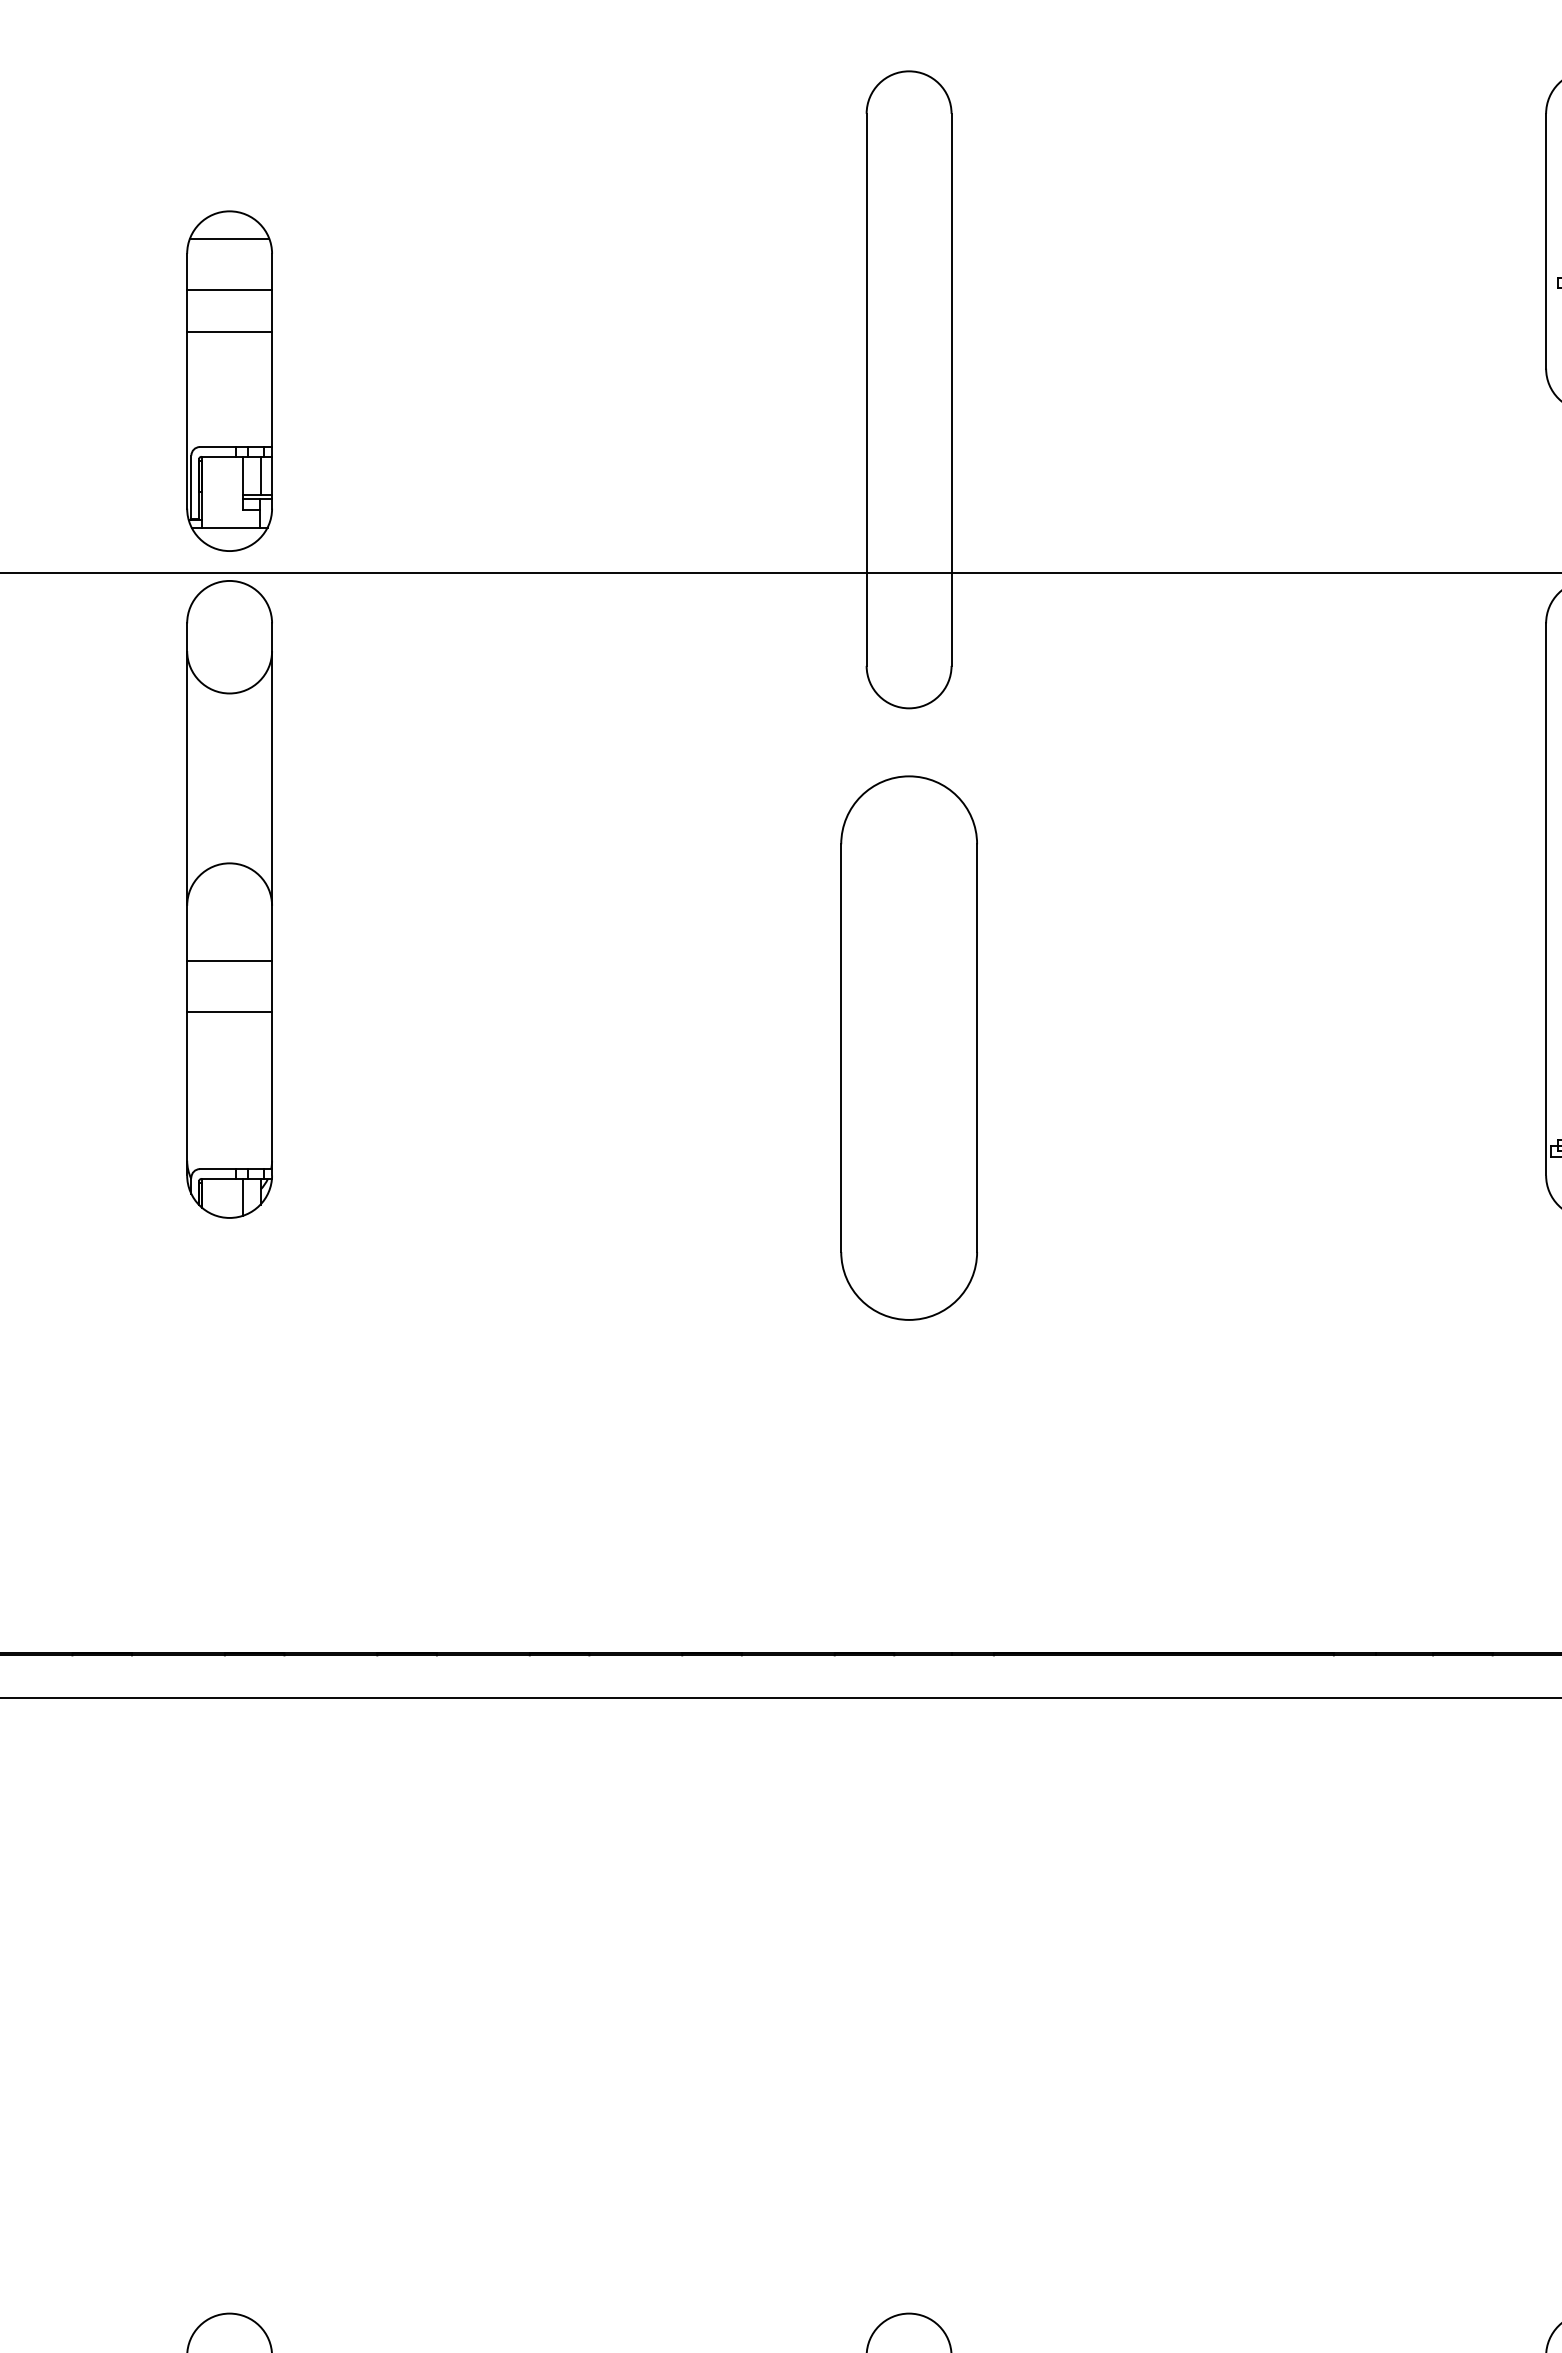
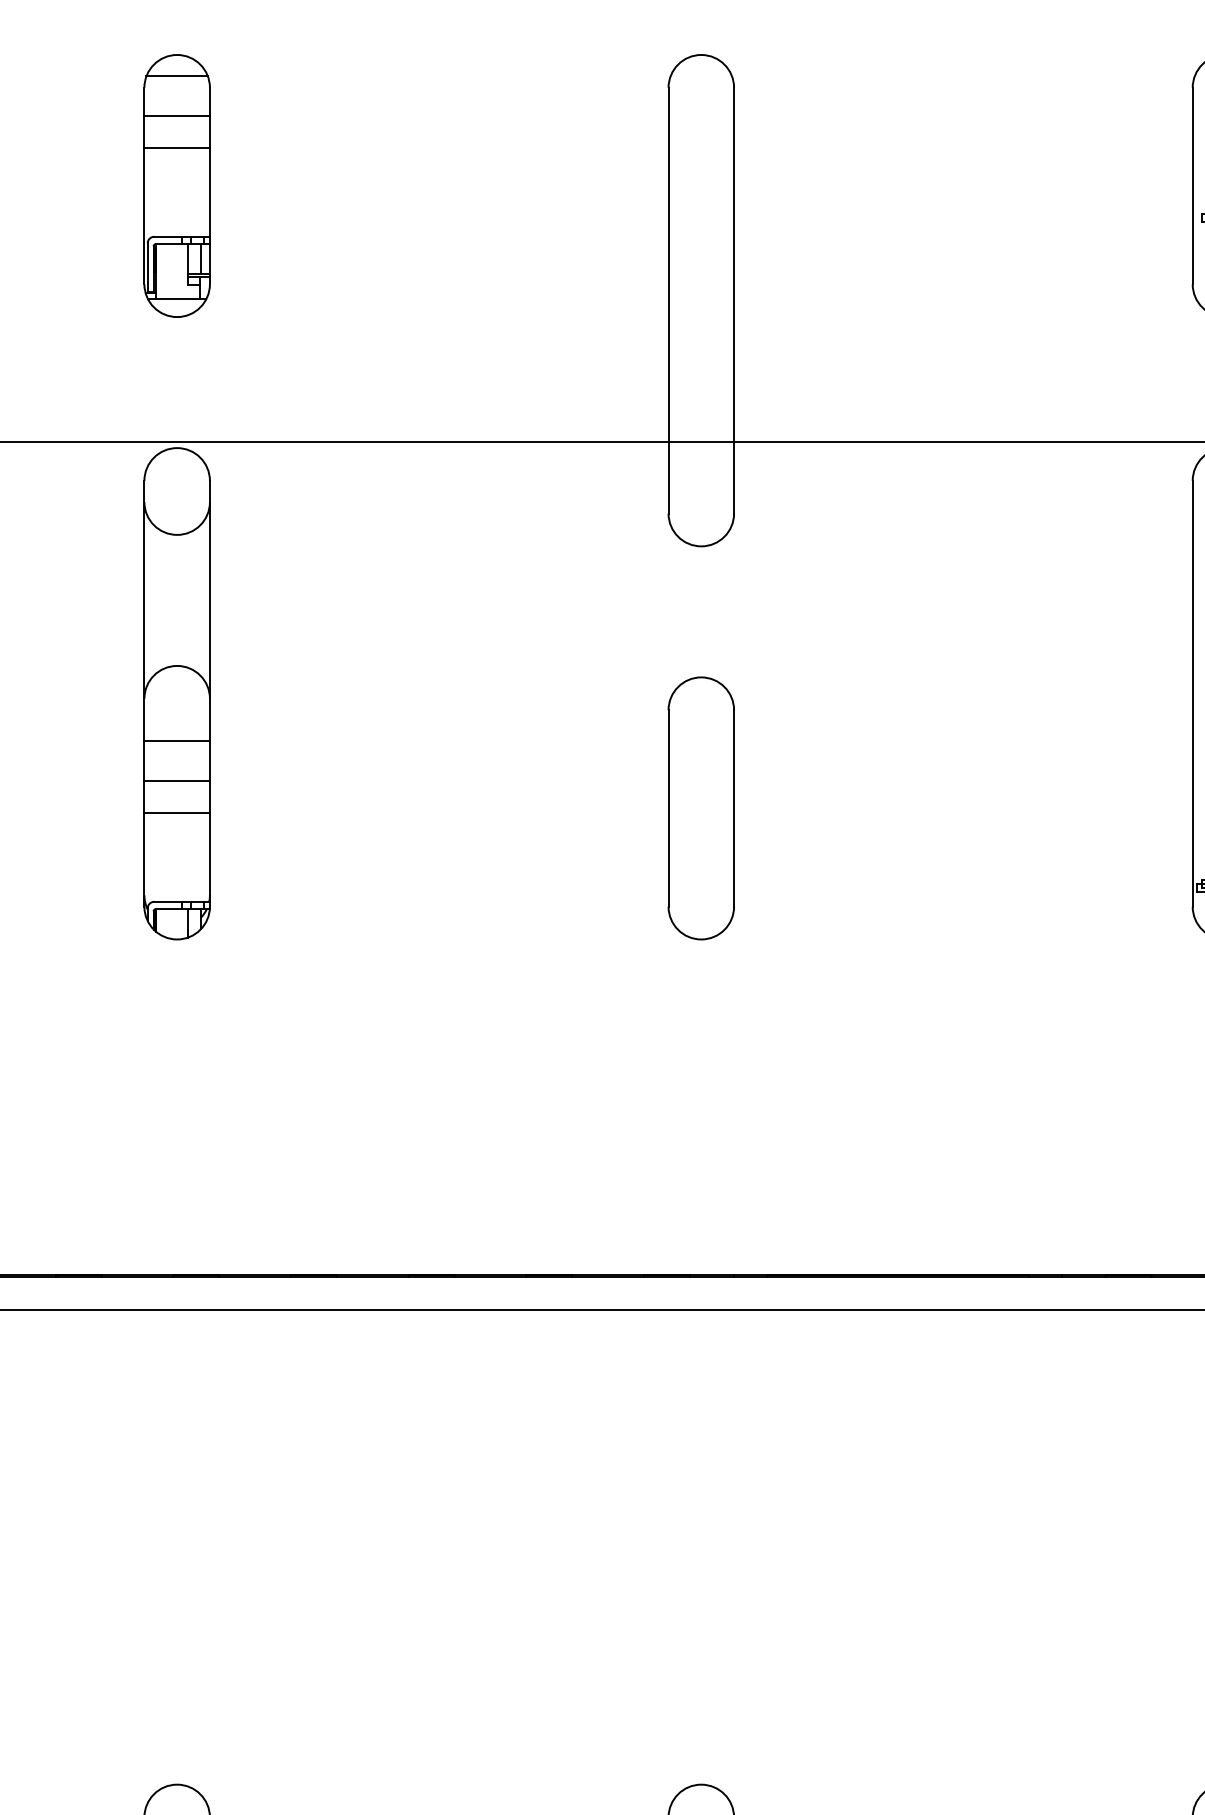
part: (229, 380) -> (177, 185), moved
part: (908, 1047) -> (700, 807), size x0.62
line: (229, 1054) -> (177, 813), added

